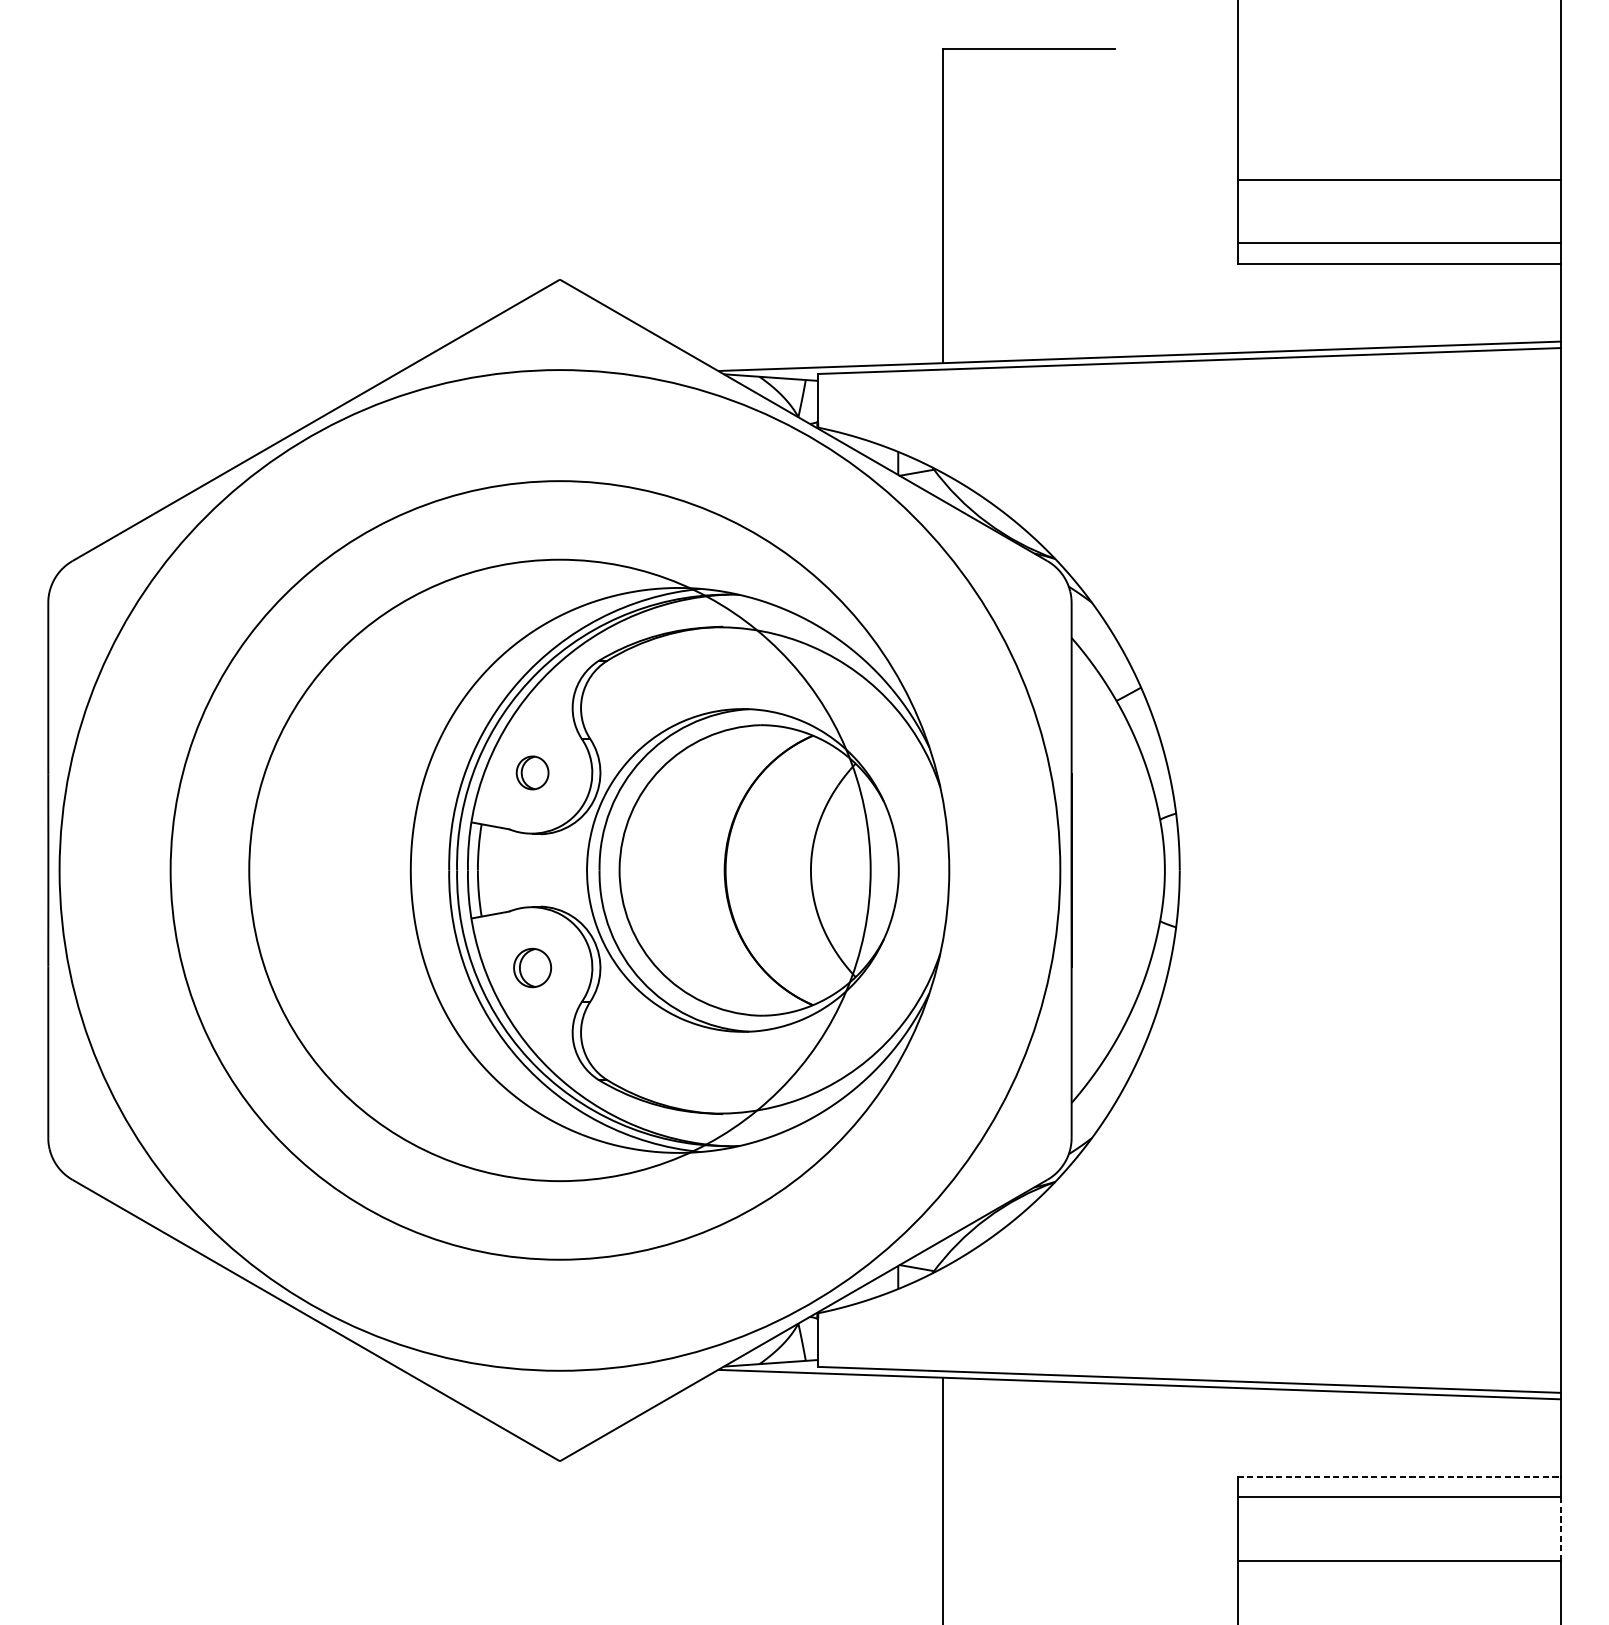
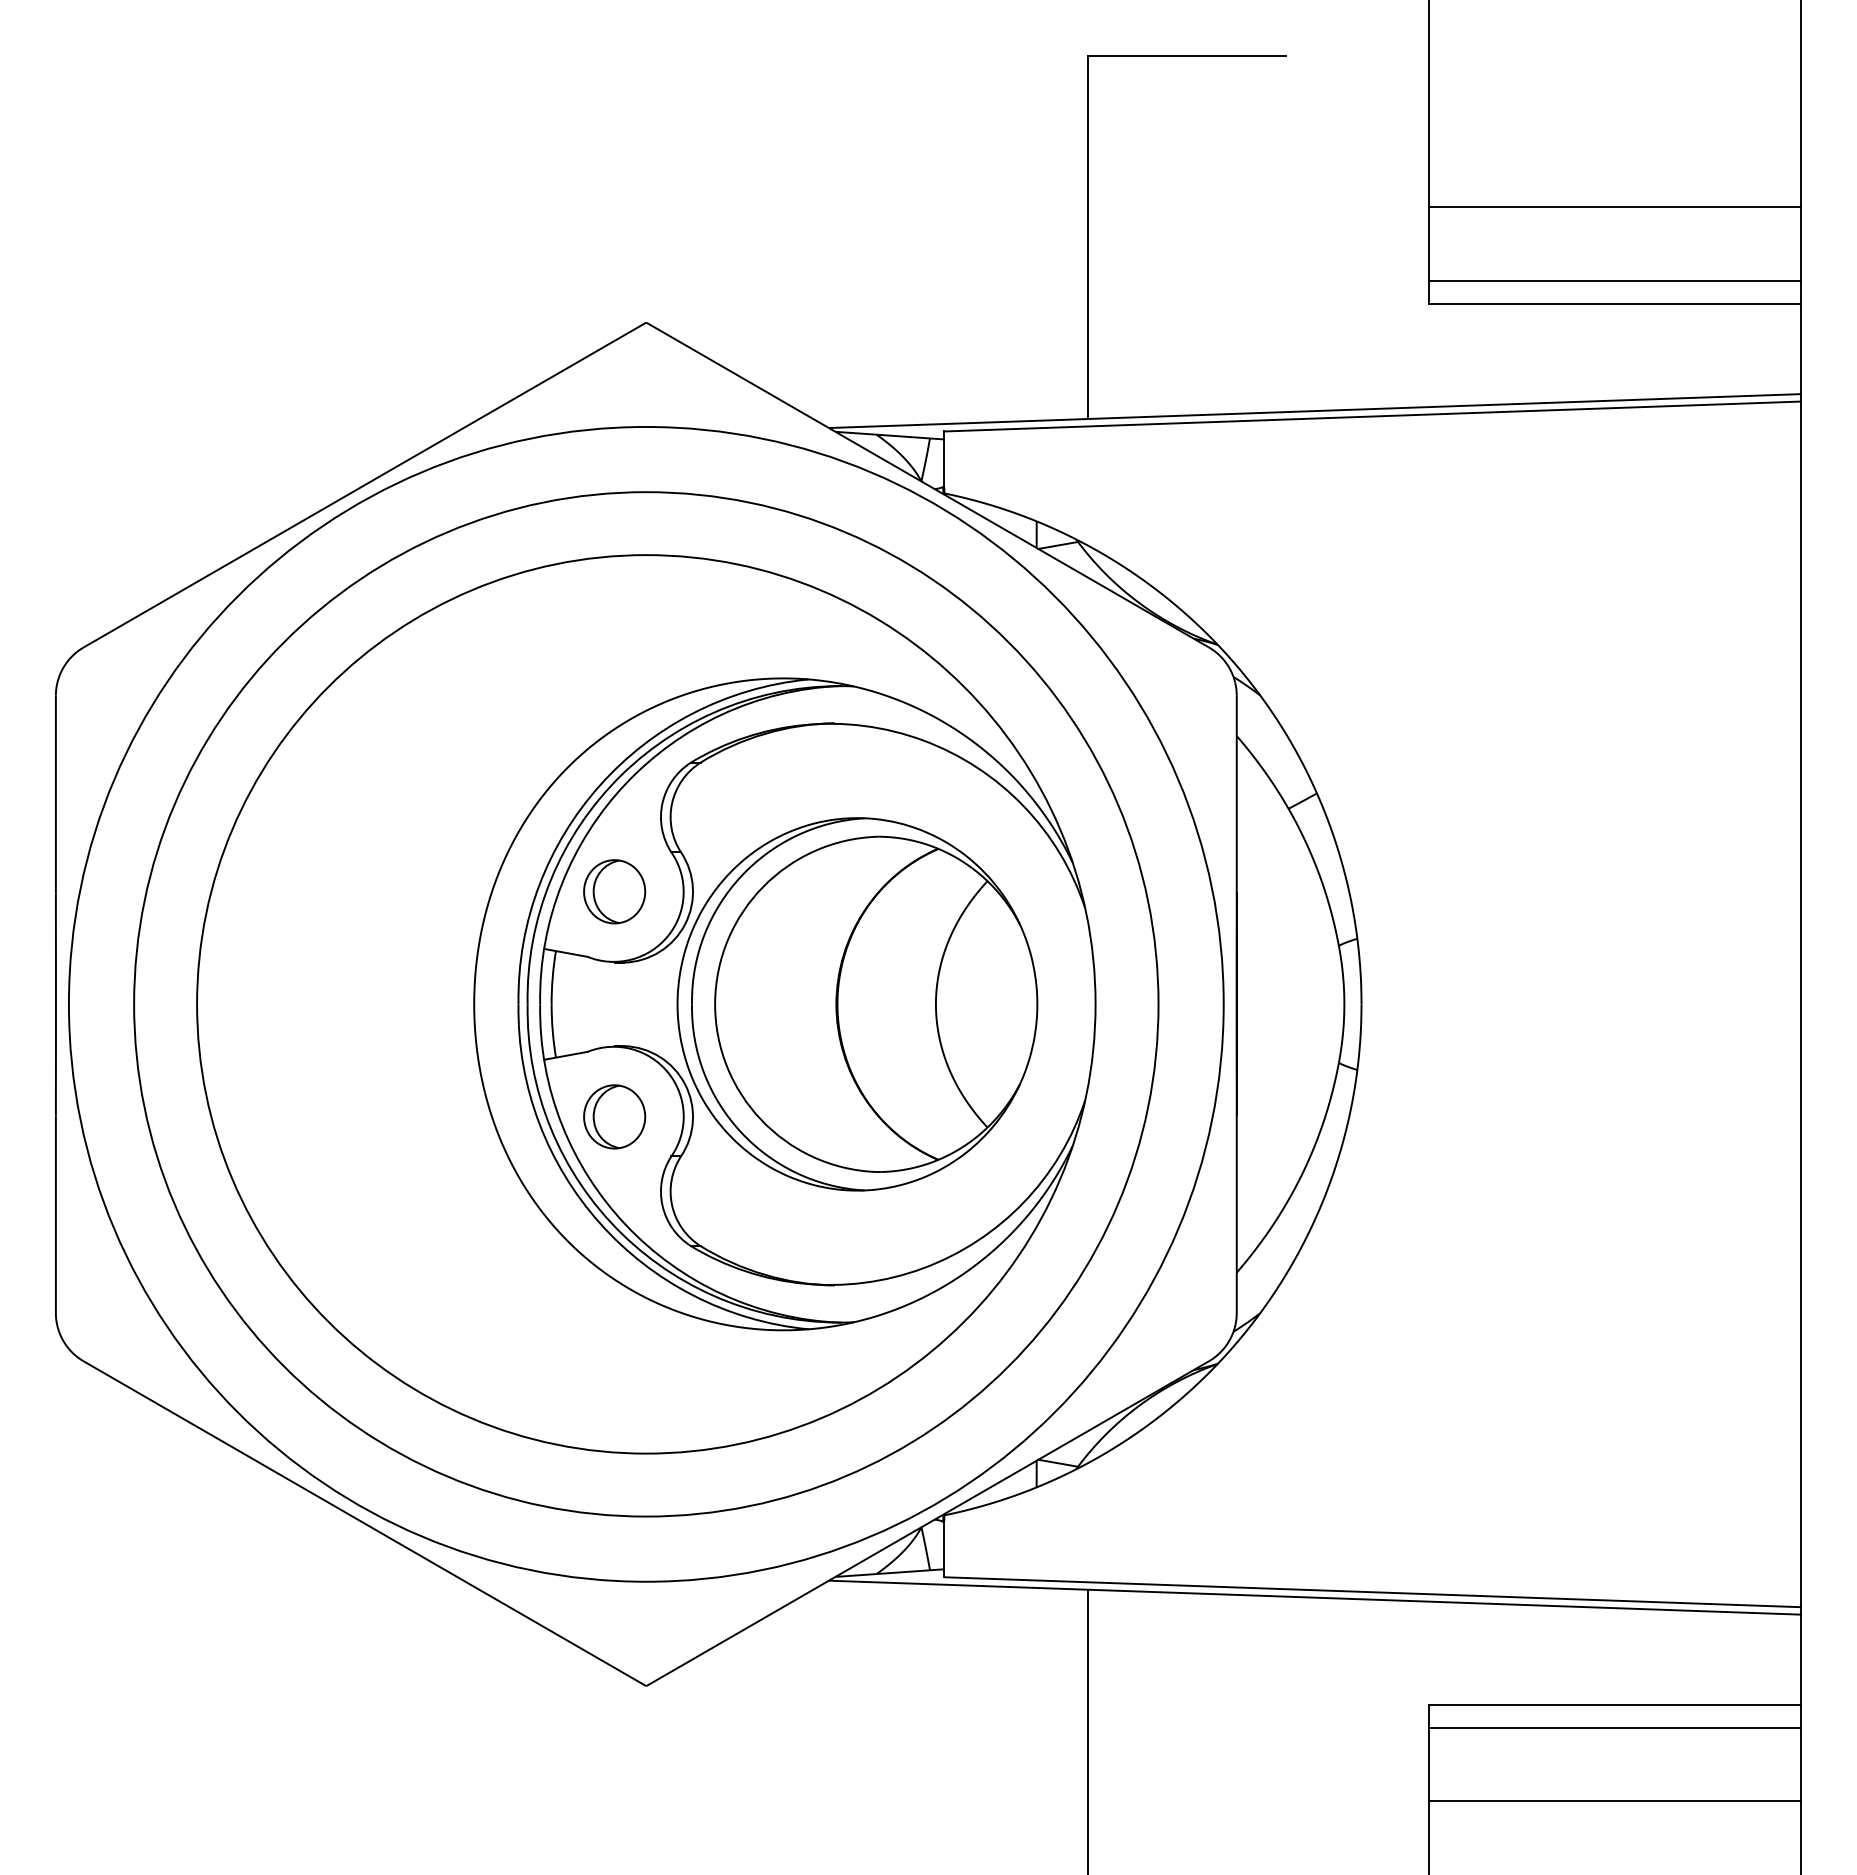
part: (532, 772) -> (614, 891), size x1.67
circle: (560, 870) -> (646, 1004), size x1.43
part: (532, 967) -> (614, 1116), size x1.43
line: (1399, 1477) -> (1615, 1704), dashed -> solid
line: (1561, 1529) -> (1801, 1764), dashed -> solid

